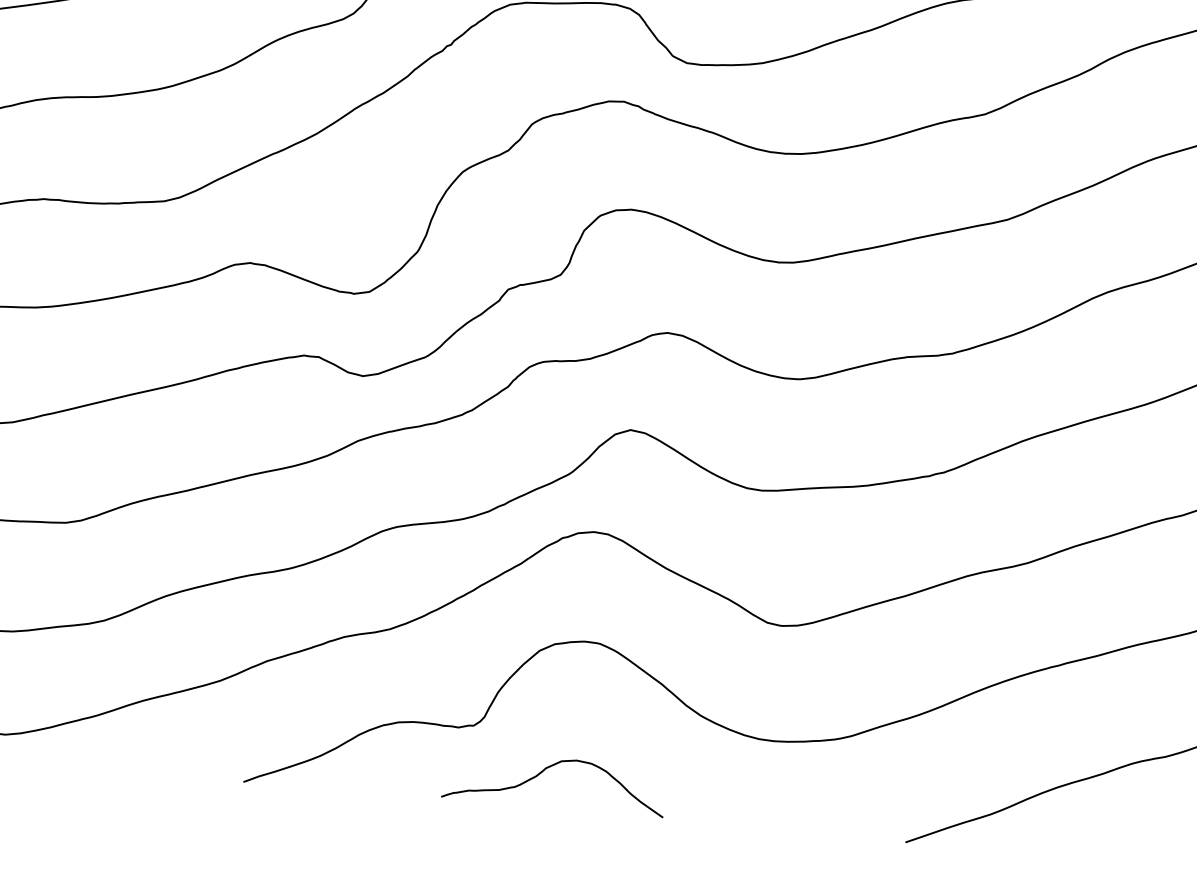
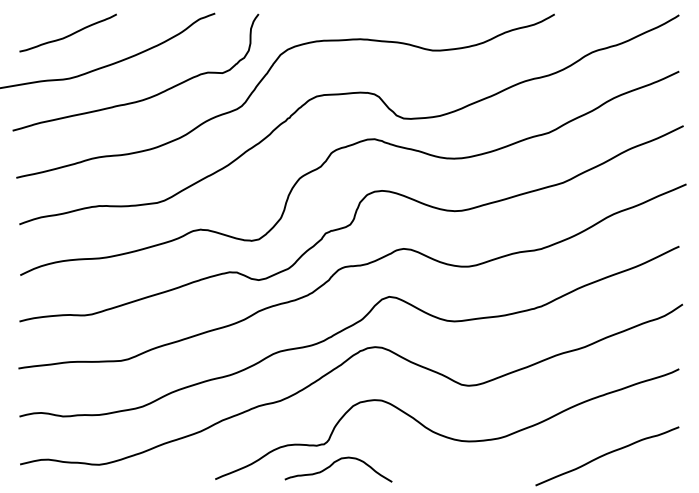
curve: (544, 772) -> (333, 464), moved

